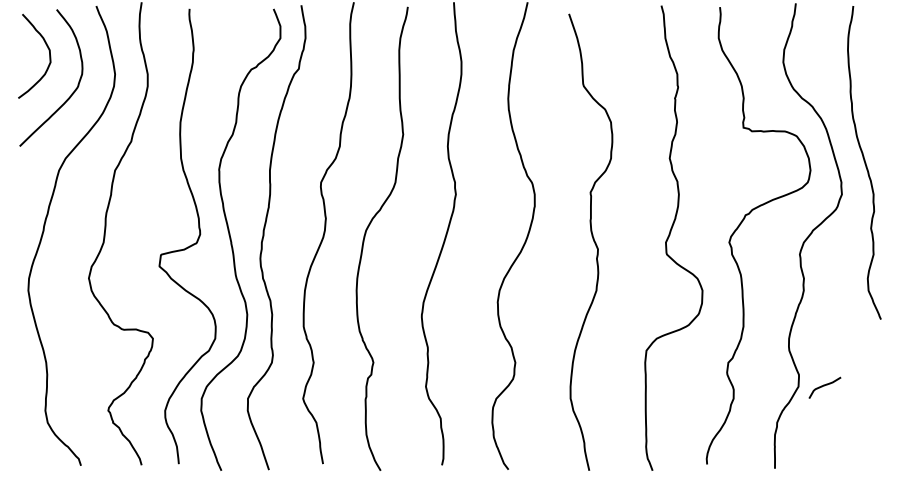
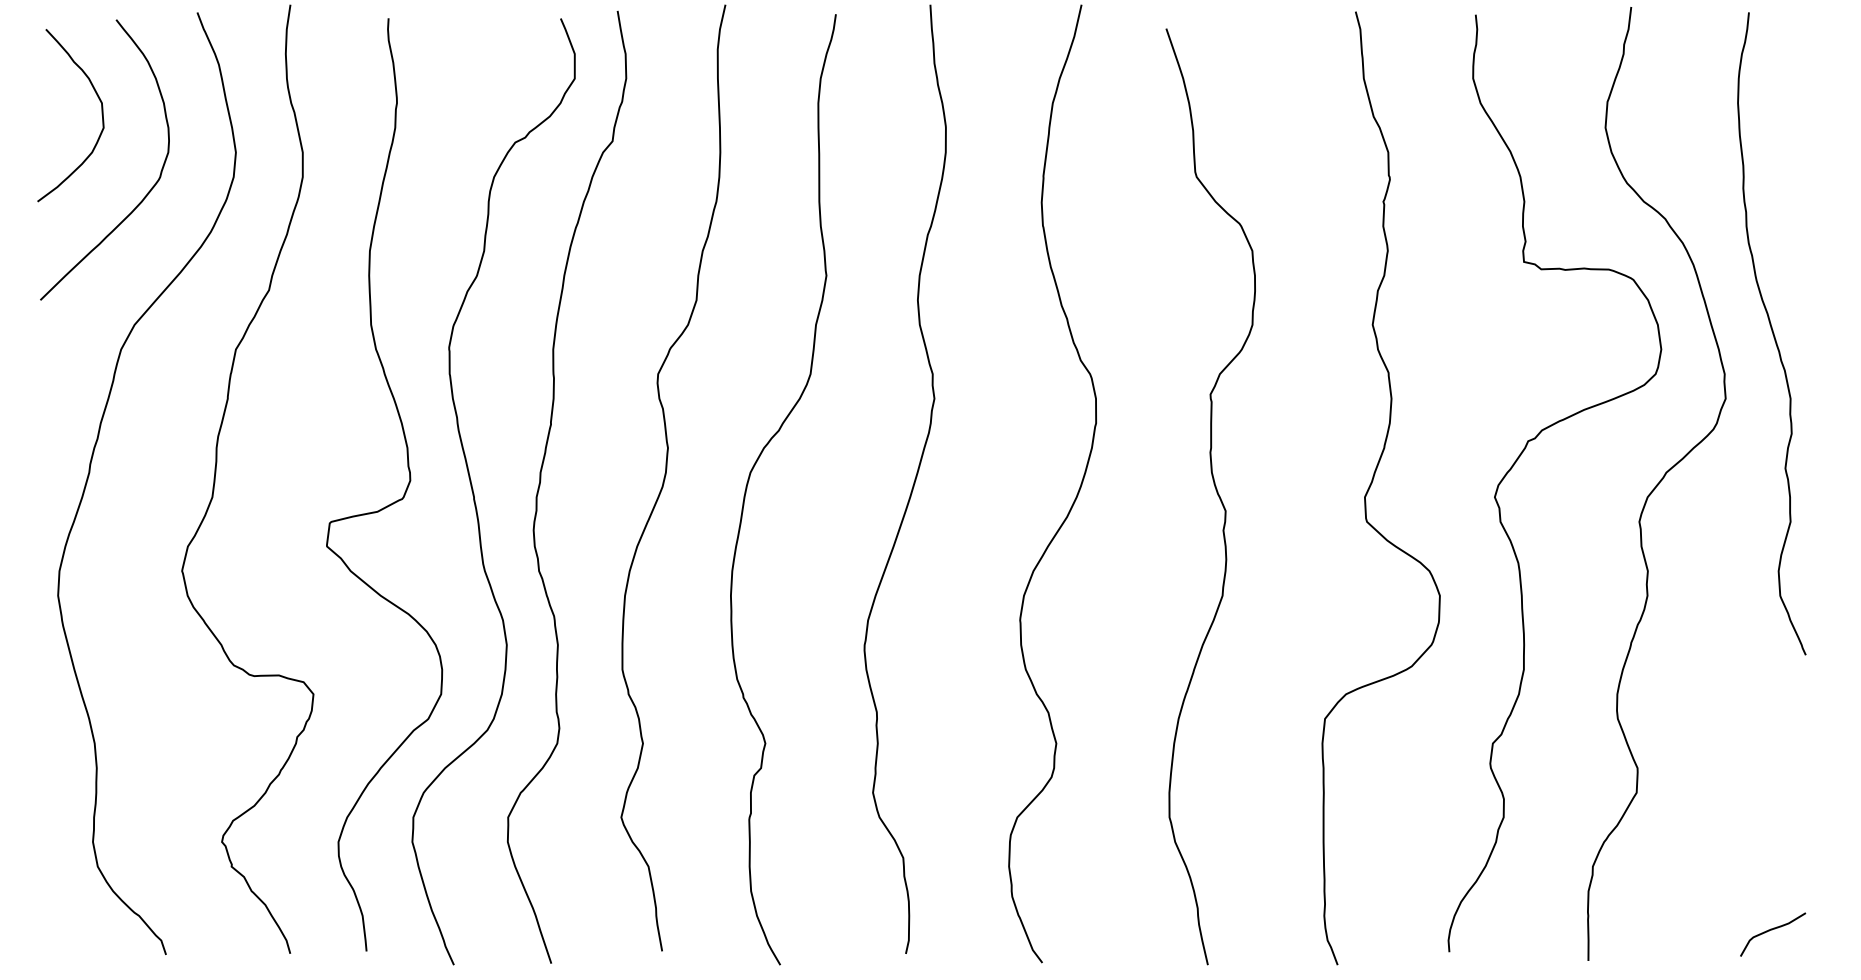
curve: (824, 386) -> (1771, 931), moved

